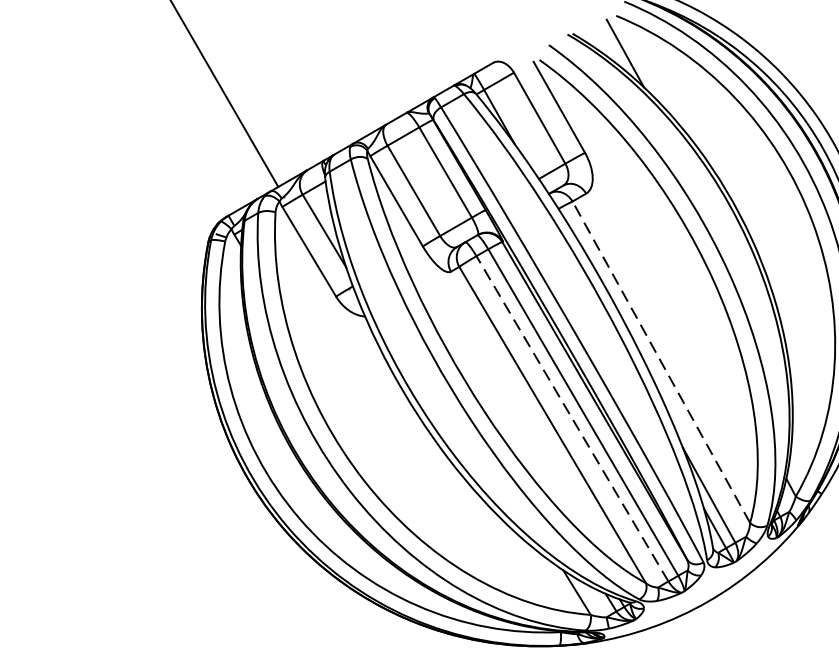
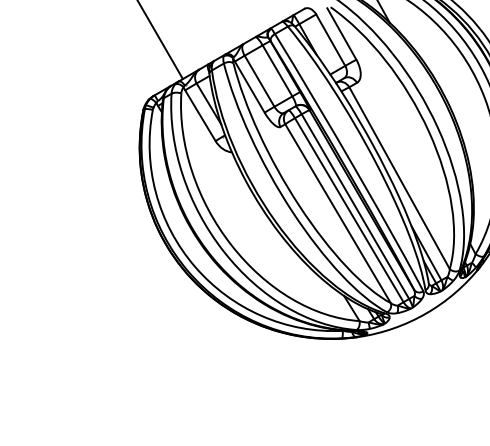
line: (661, 362) -> (399, 178), dashed -> solid
line: (572, 419) -> (349, 210), dashed -> solid

